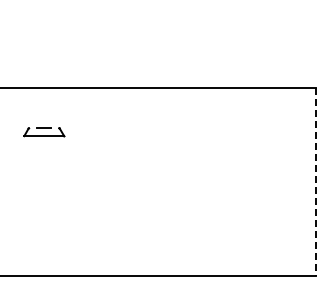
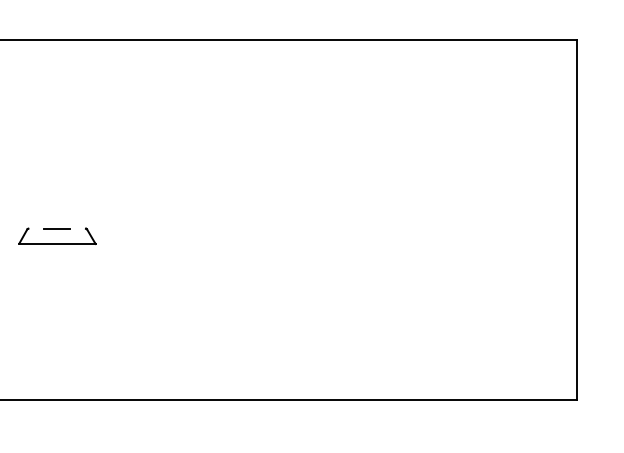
part: (44, 132) -> (57, 236), moved
line: (316, 182) -> (576, 221), dashed -> solid

